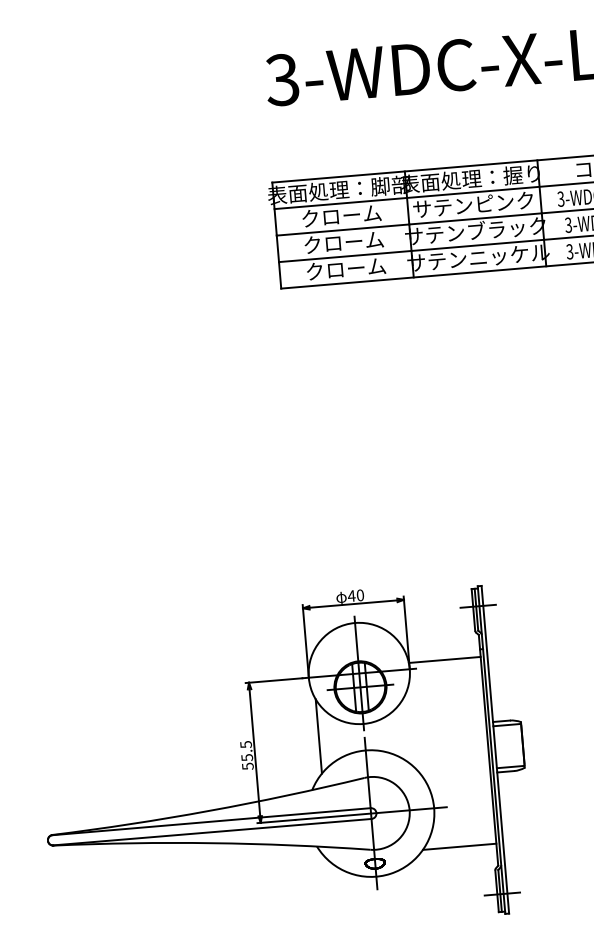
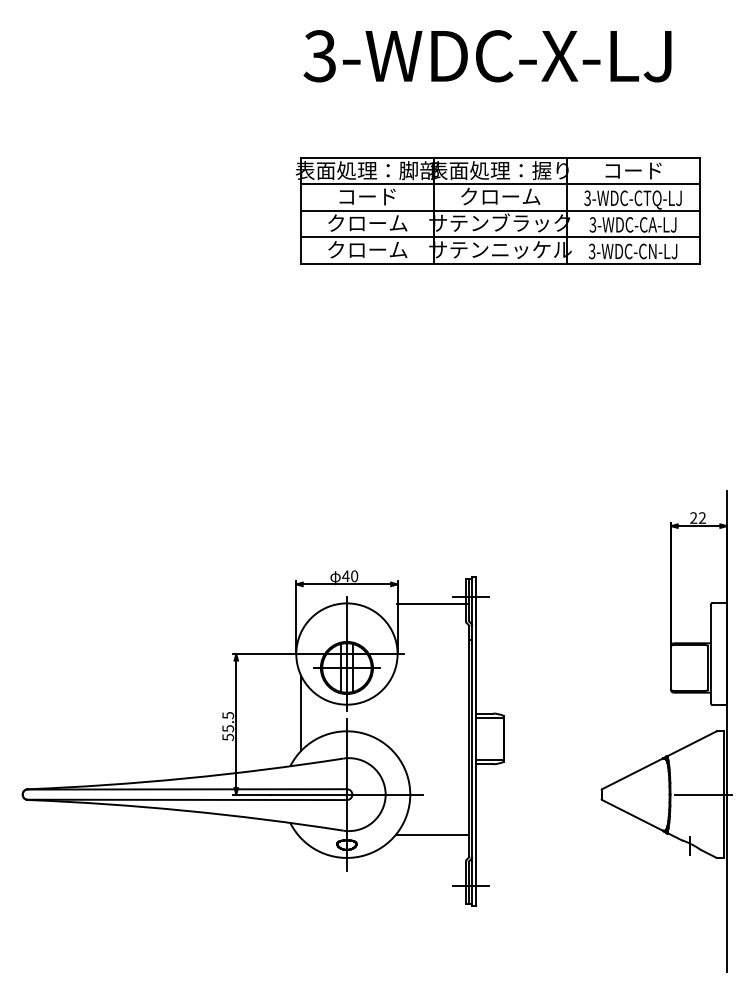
text: (473, 204) -> (499, 196), サテンピンク -> クローム
text: (341, 215) -> (367, 196), クローム -> コード
line: (445, 659) -> (433, 603), moved

